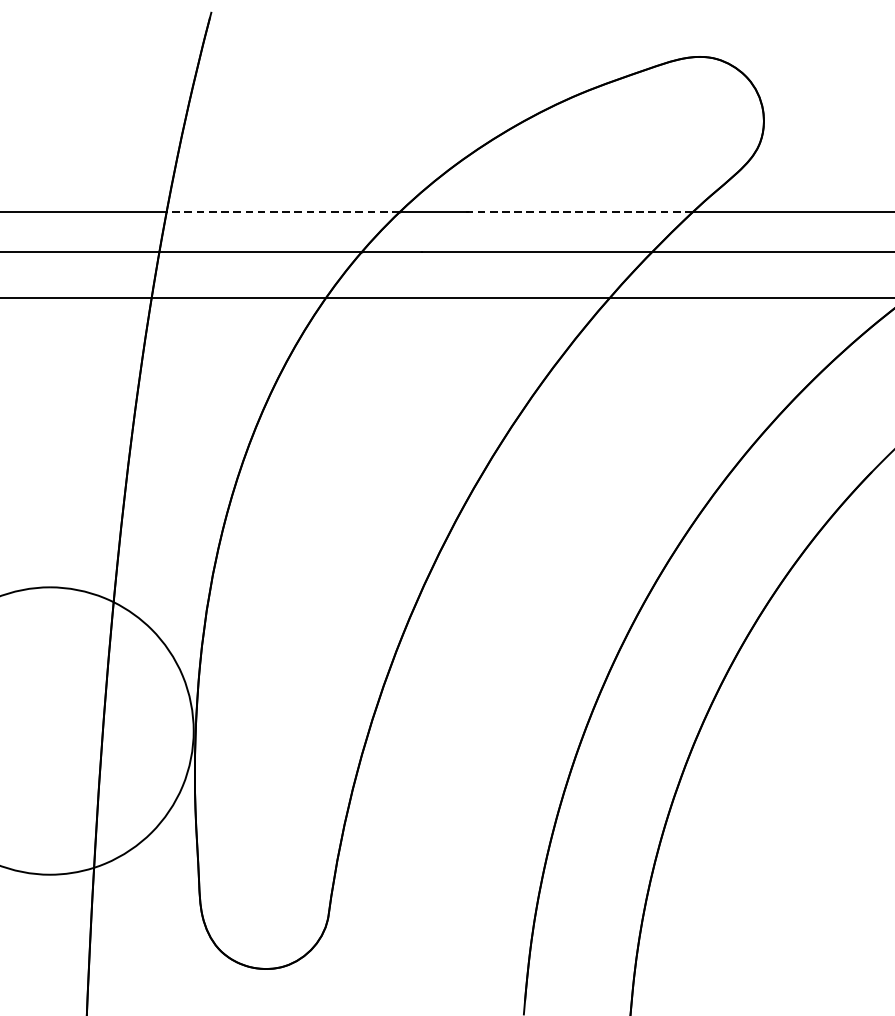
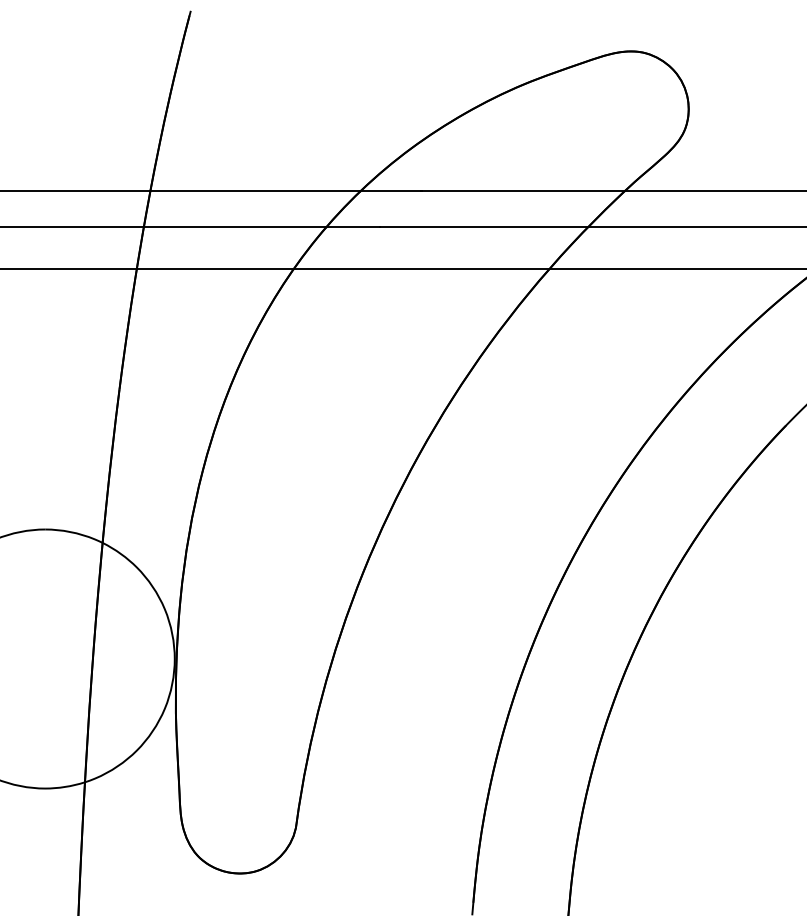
line: (282, 212) -> (254, 191), dashed -> solid
line: (579, 212) -> (522, 191), dashed -> solid

